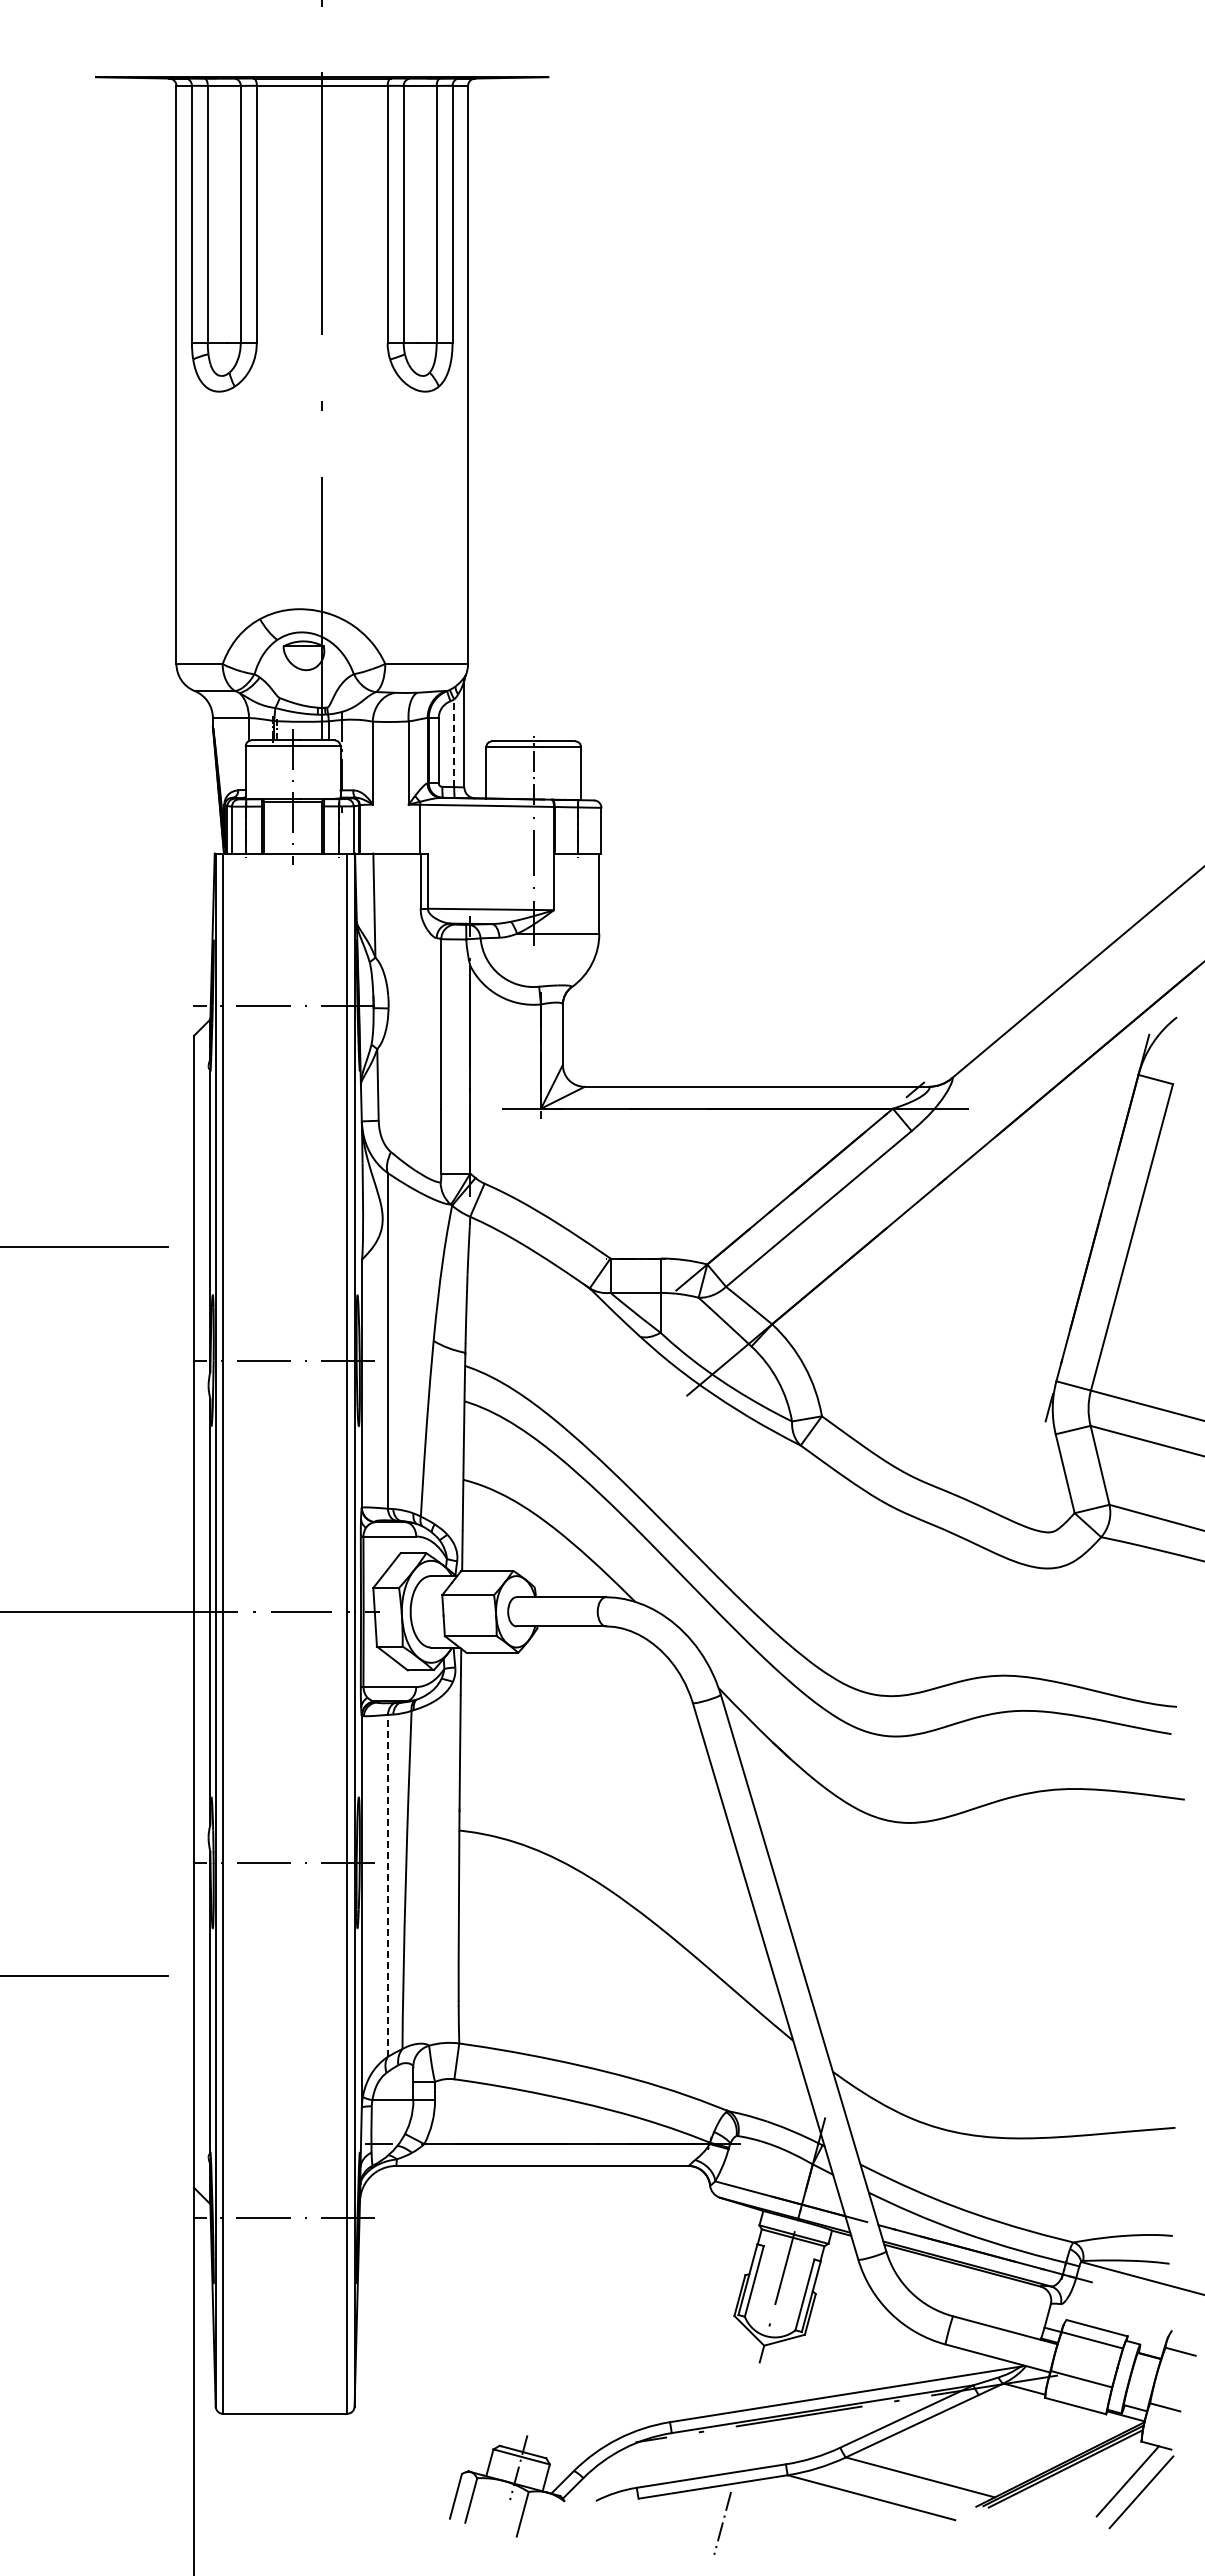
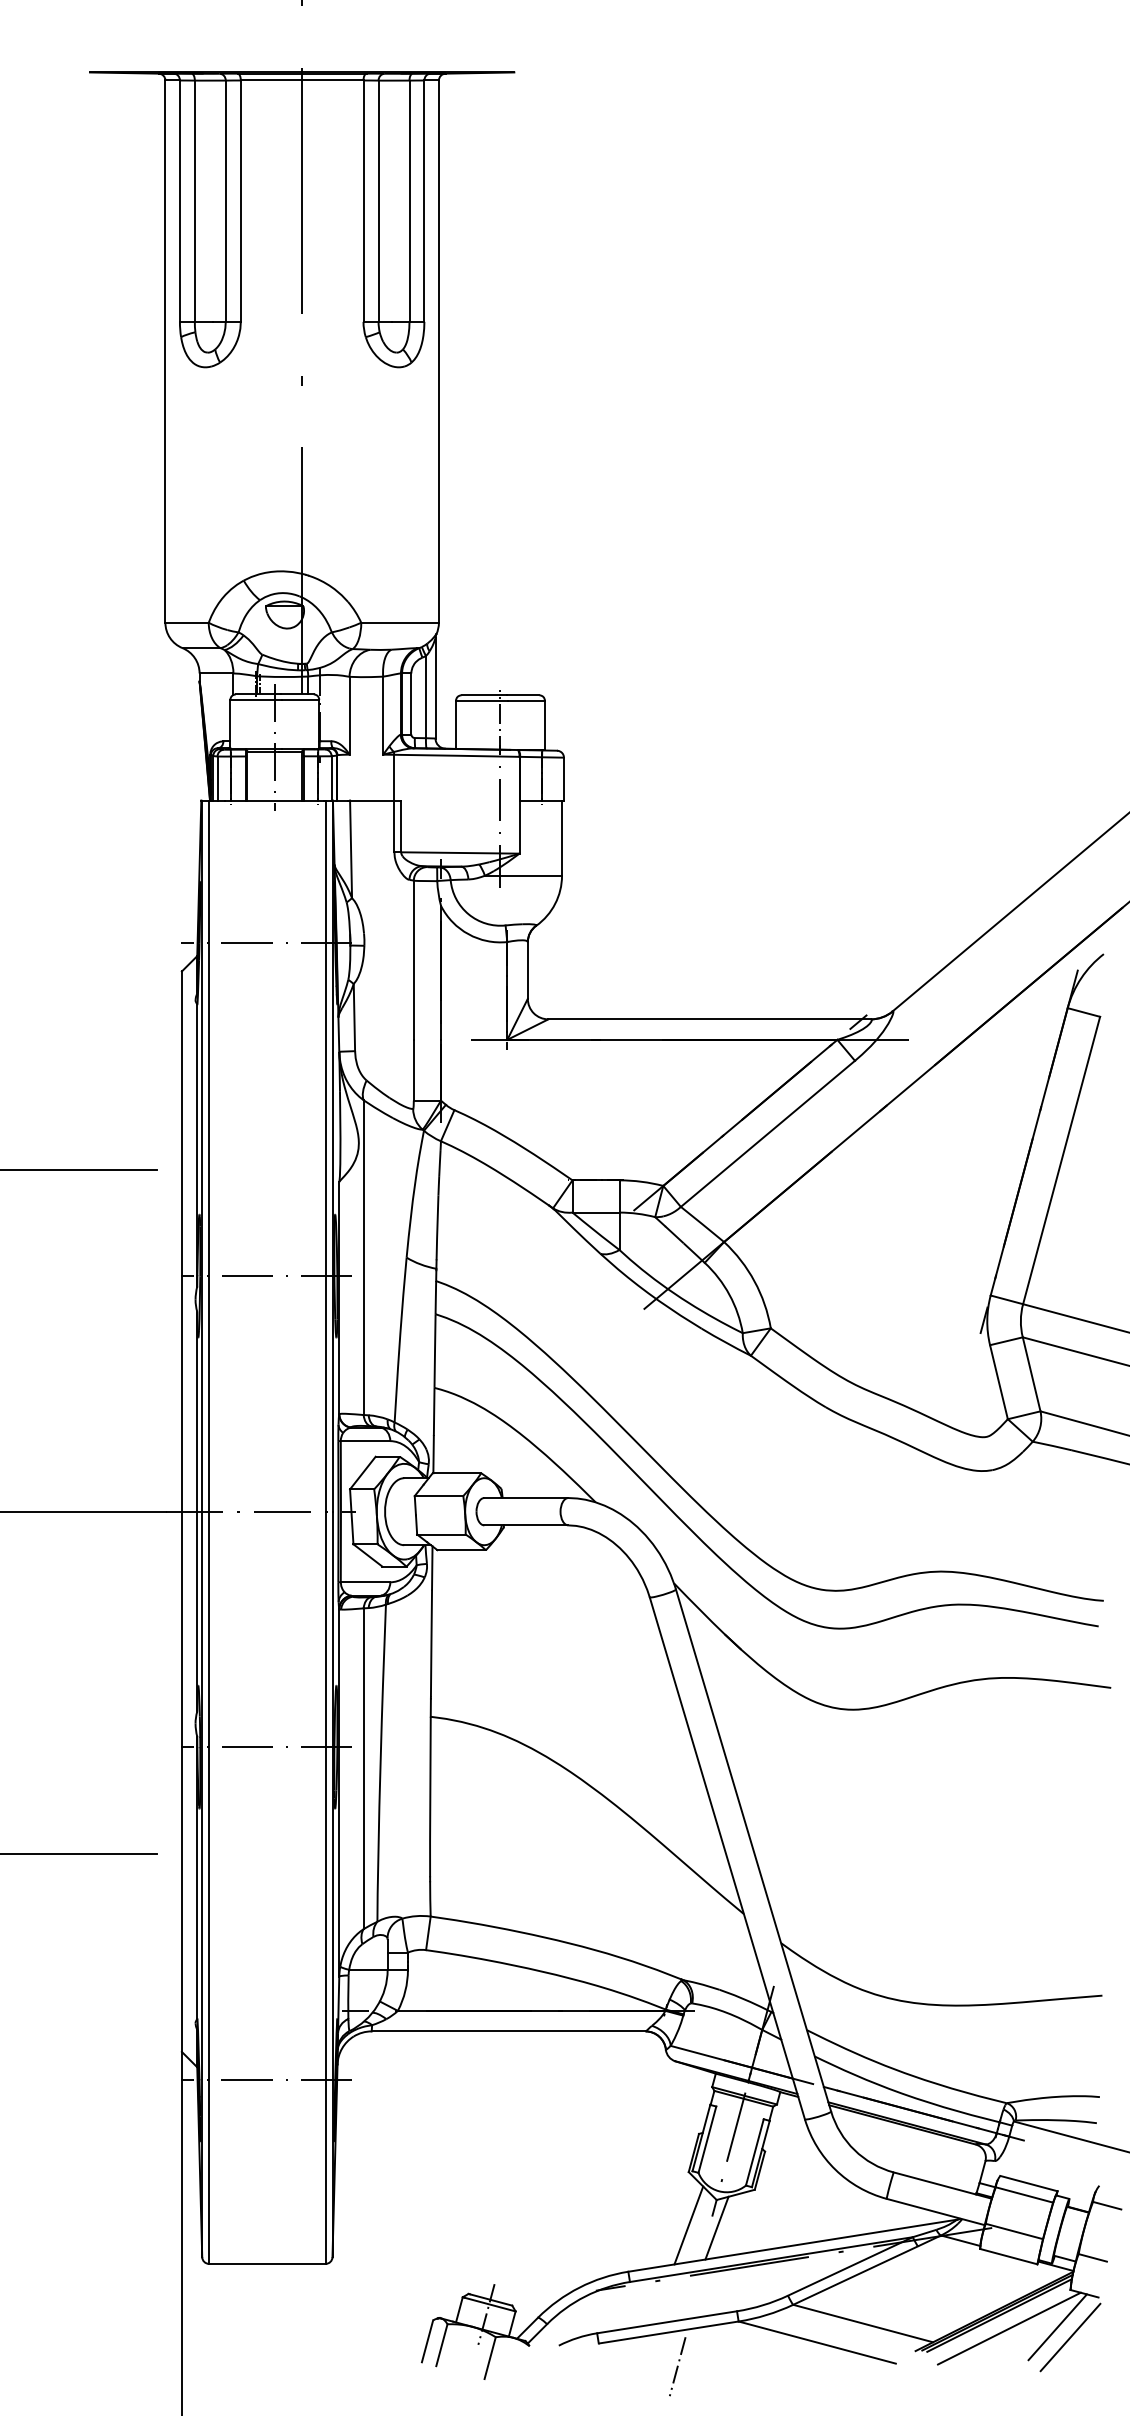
line: (454, 743) -> (426, 697), dashed -> solid
line: (387, 1885) -> (363, 1768), dashed -> solid
line: (734, 2372) -> (688, 2225), added
line: (764, 2375) -> (716, 2227), added
line: (1076, 2482) -> (1009, 2328), added

